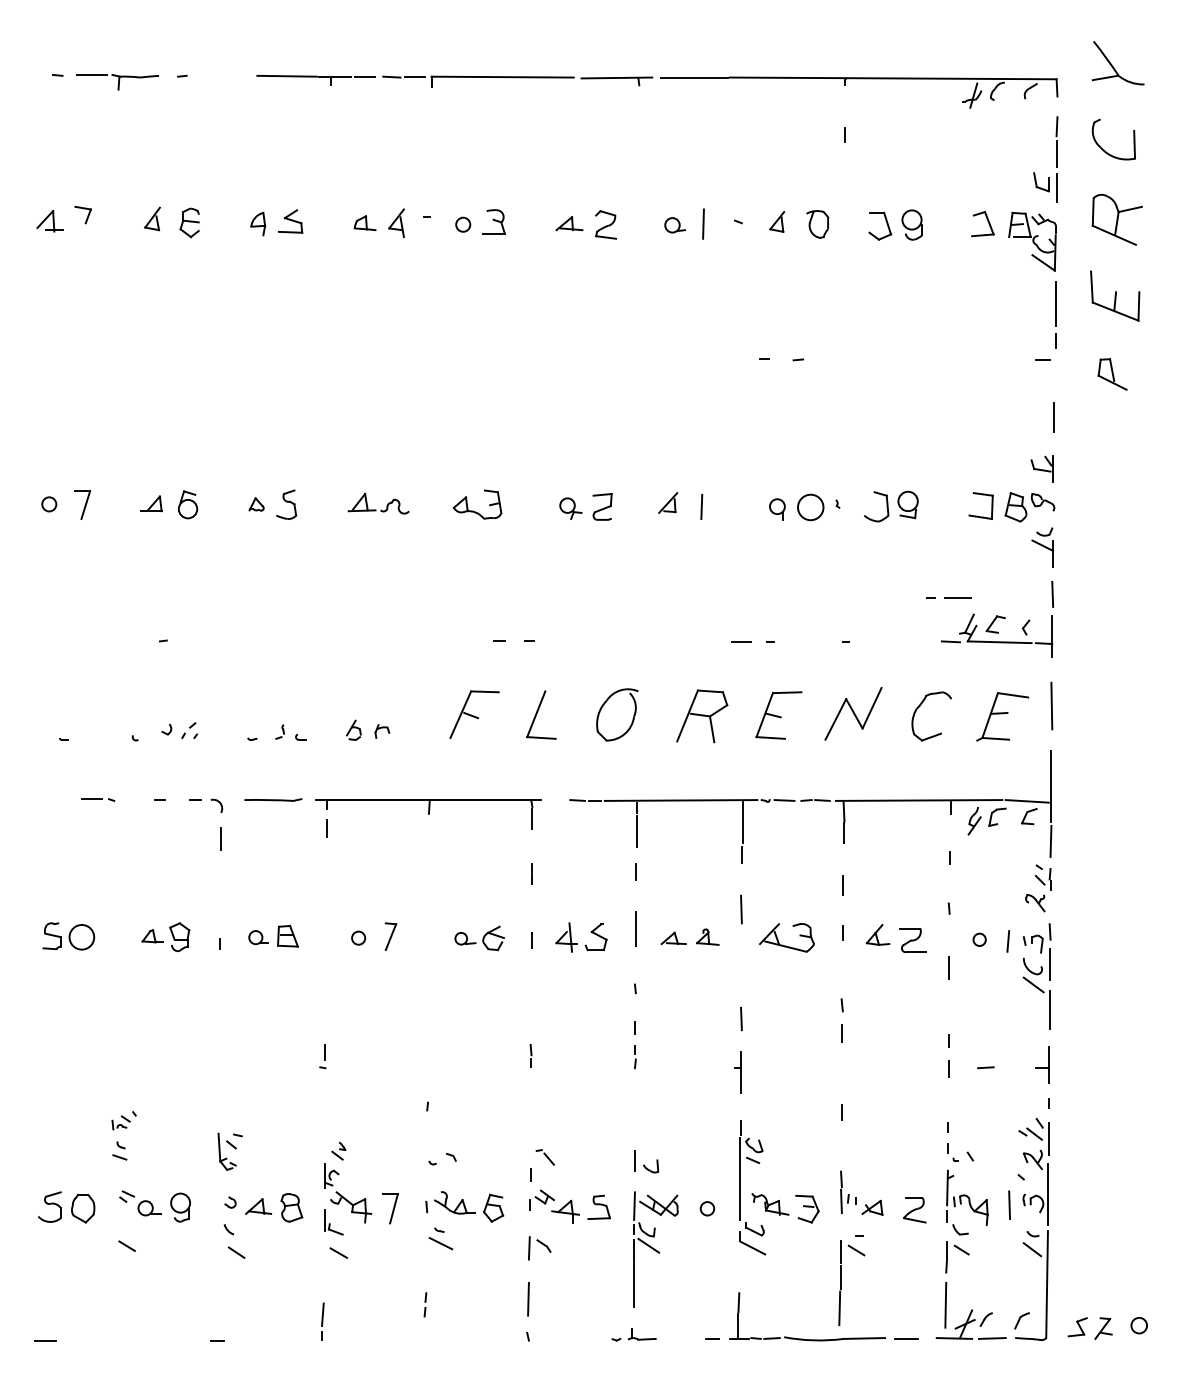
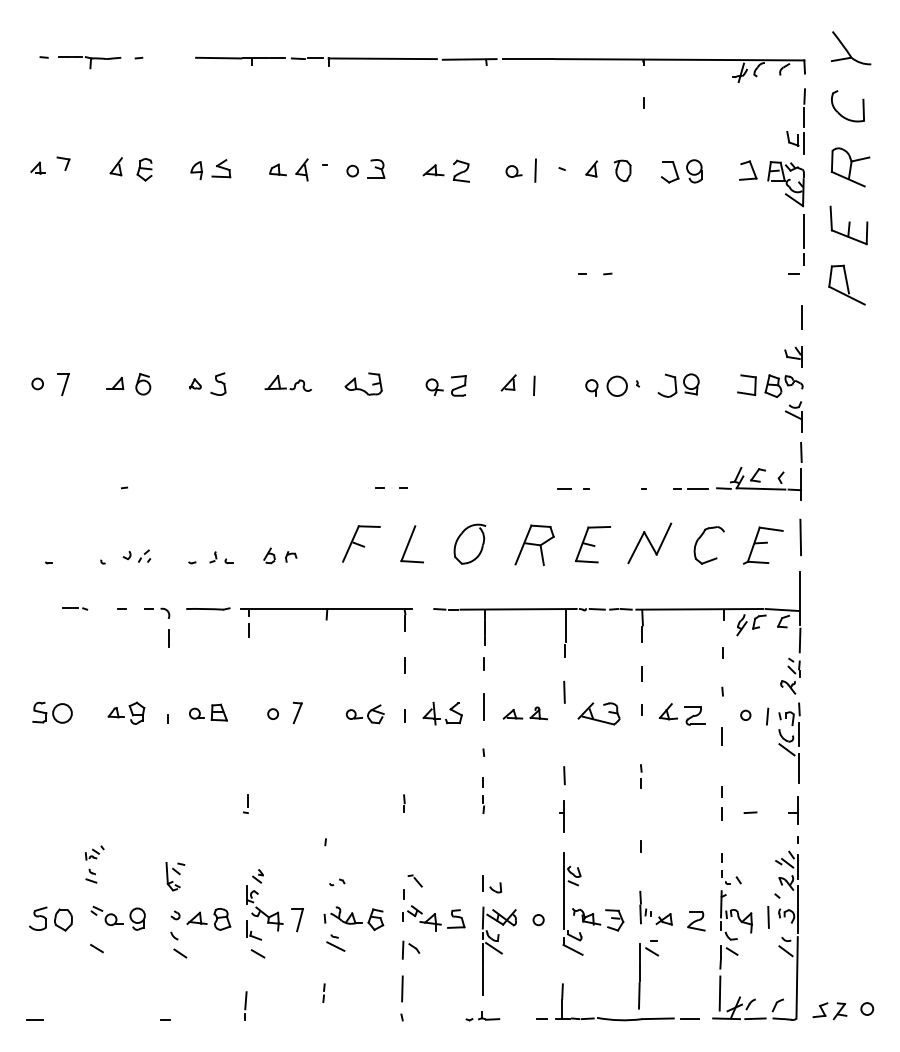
part: (49, 219) -> (37, 167), size x0.71
part: (1111, 373) -> (846, 284), size x1.67
line: (947, 597) -> (690, 488), moved
part: (842, 1020) -> (641, 776), size x0.71
part: (443, 1159) -> (337, 882), size x0.71

